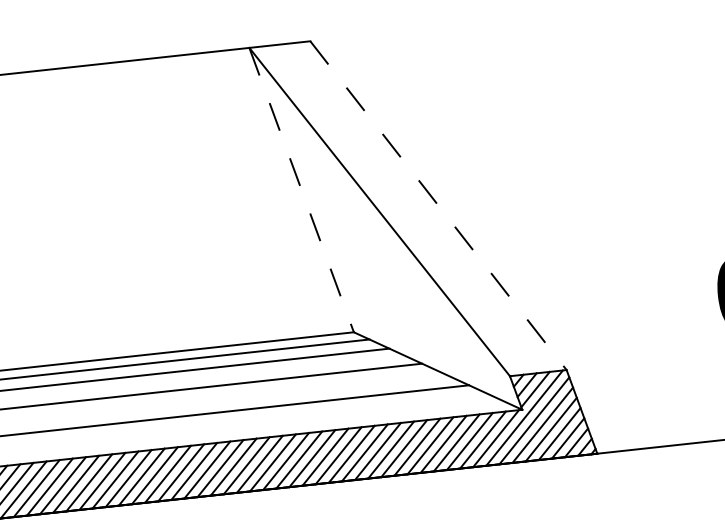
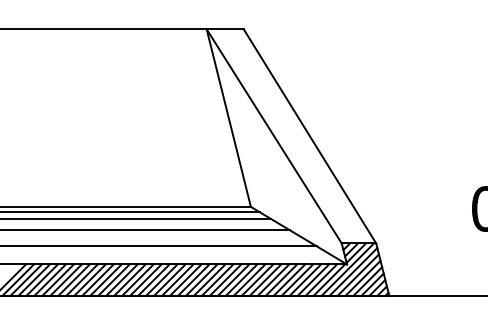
line: (301, 190) -> (228, 118), dashed -> solid
line: (437, 205) -> (309, 136), dashed -> solid

